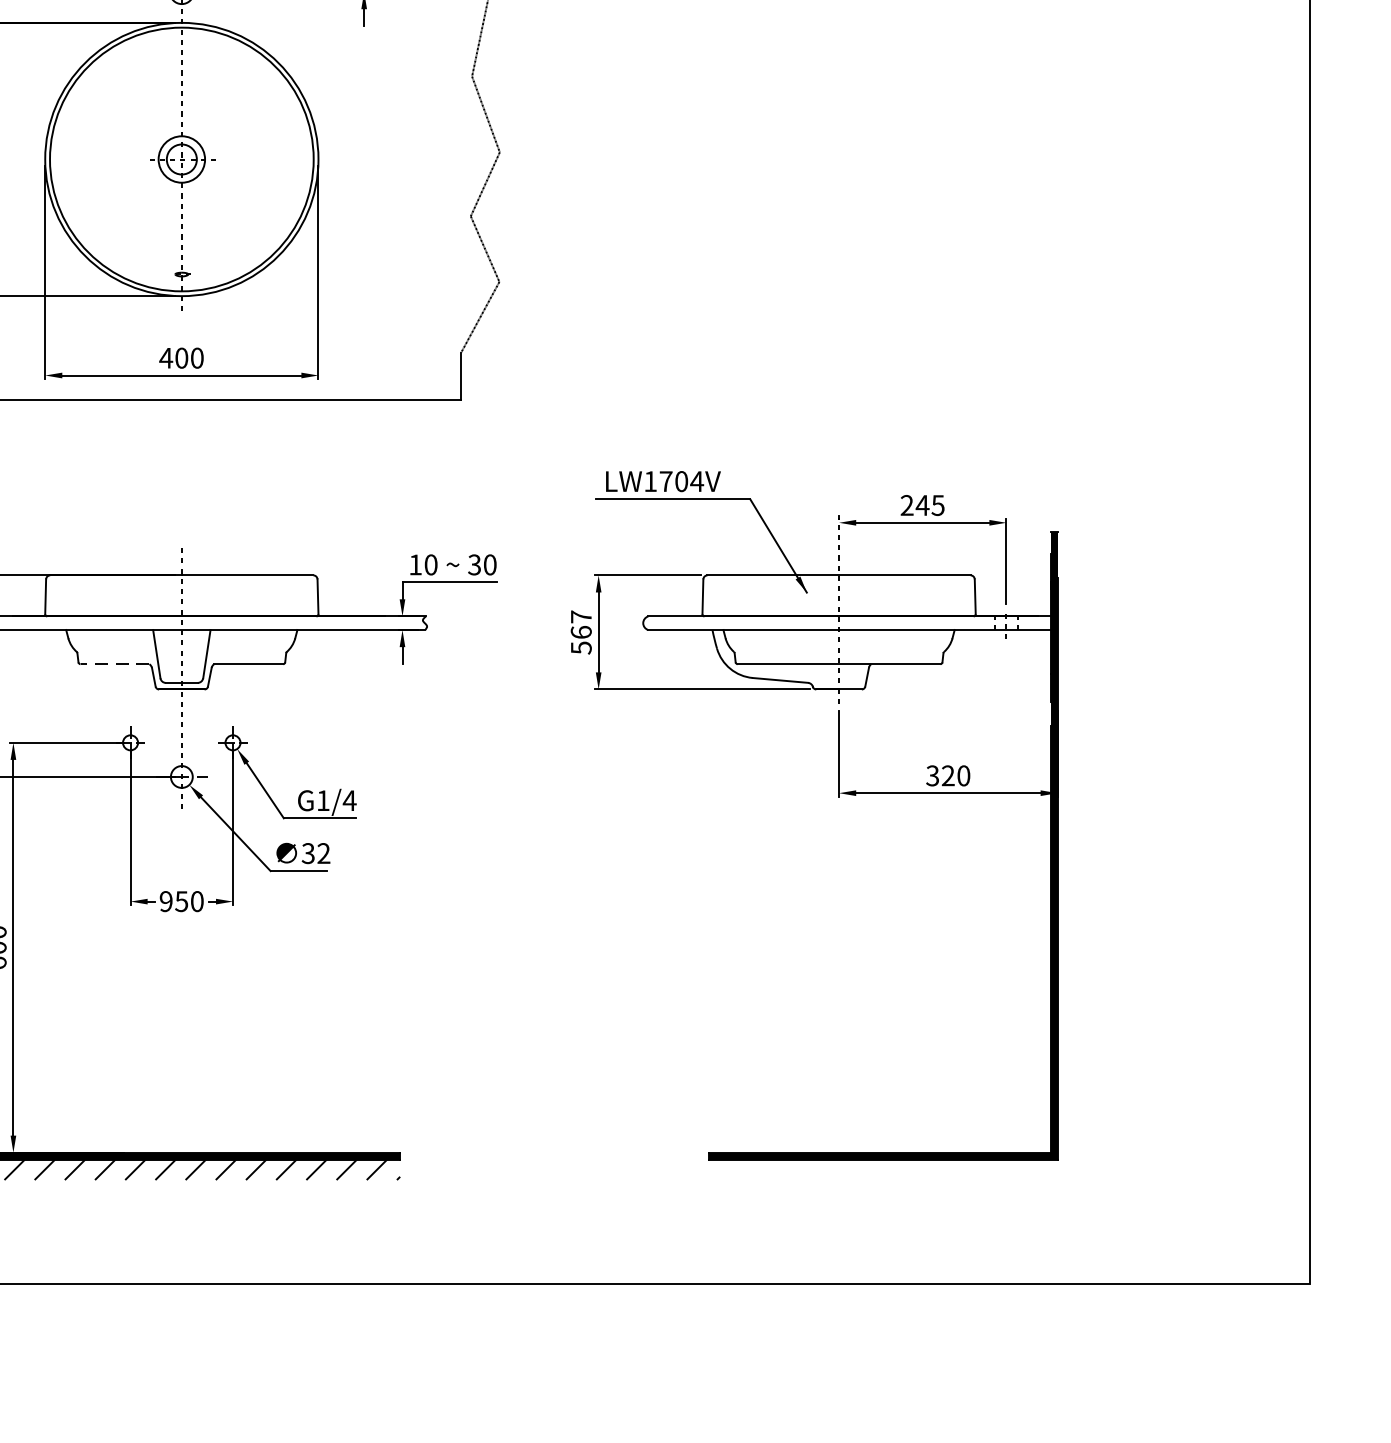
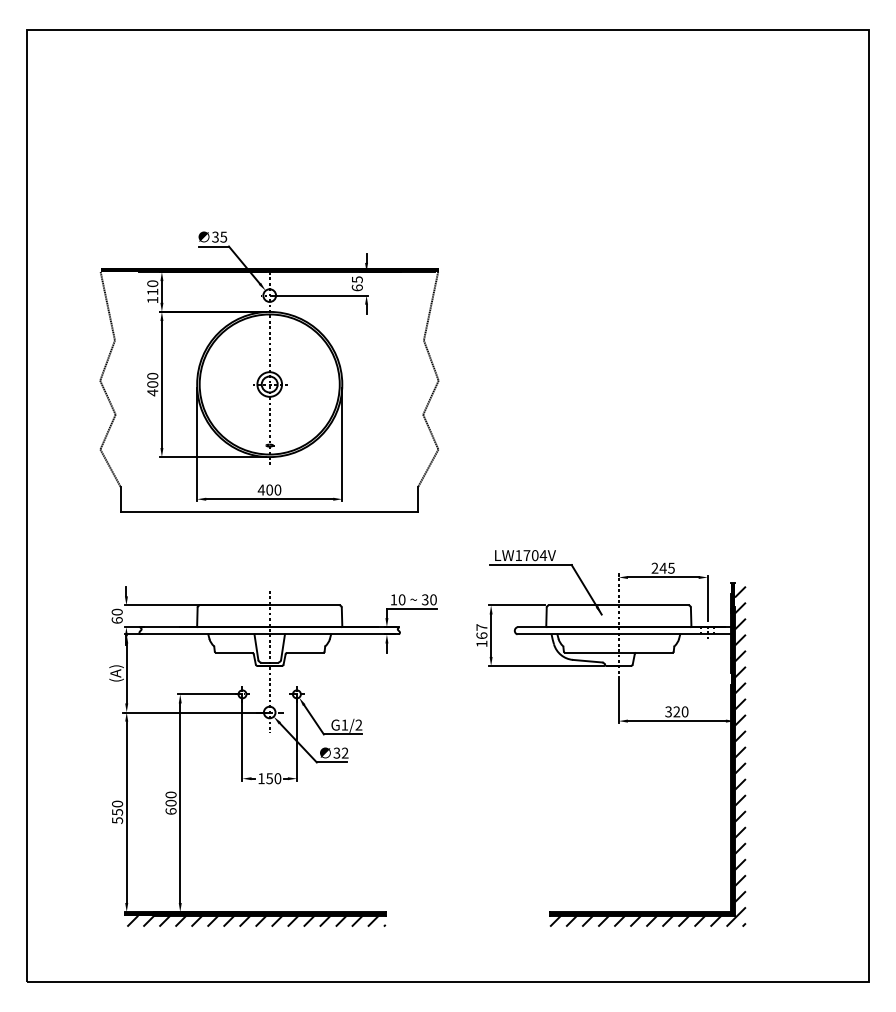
text: (580, 647) -> (481, 643), 567 -> 167
line: (113, 664) -> (233, 652), dashed -> solid
text: (348, 799) -> (358, 724), G1/4 -> G1/2
hatch: (893, 859) -> (647, 756), added
text: (166, 901) -> (261, 778), 950 -> 150

